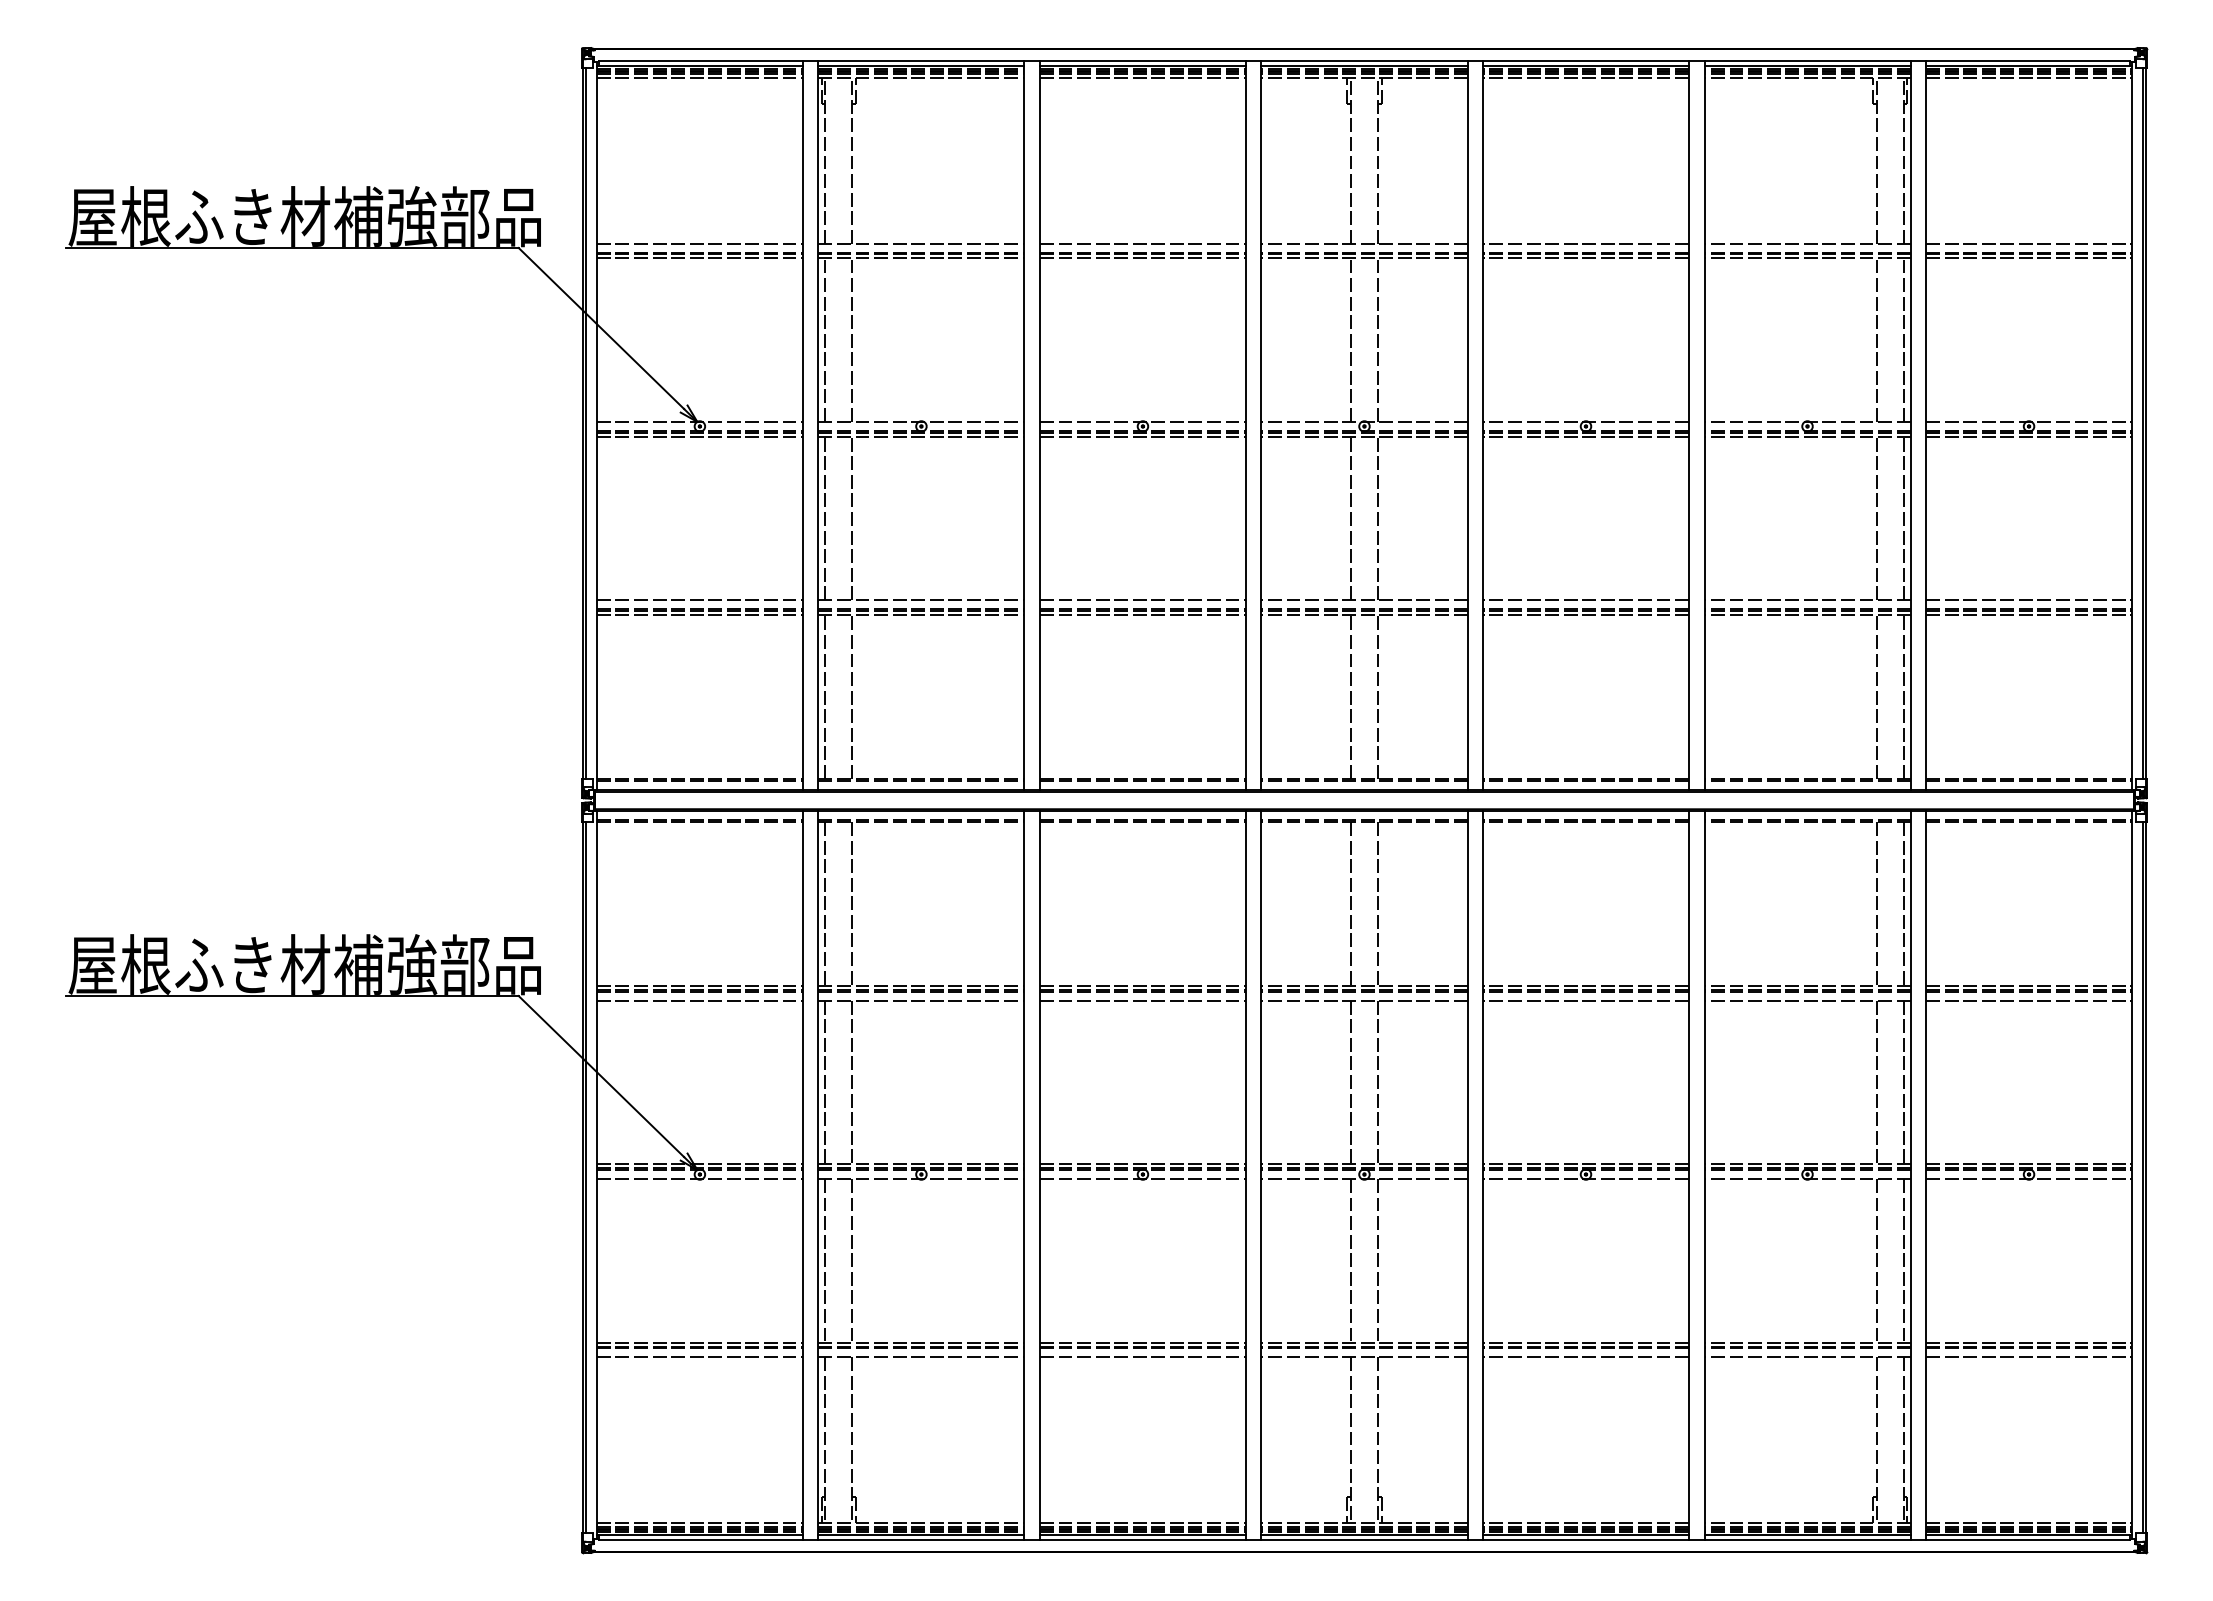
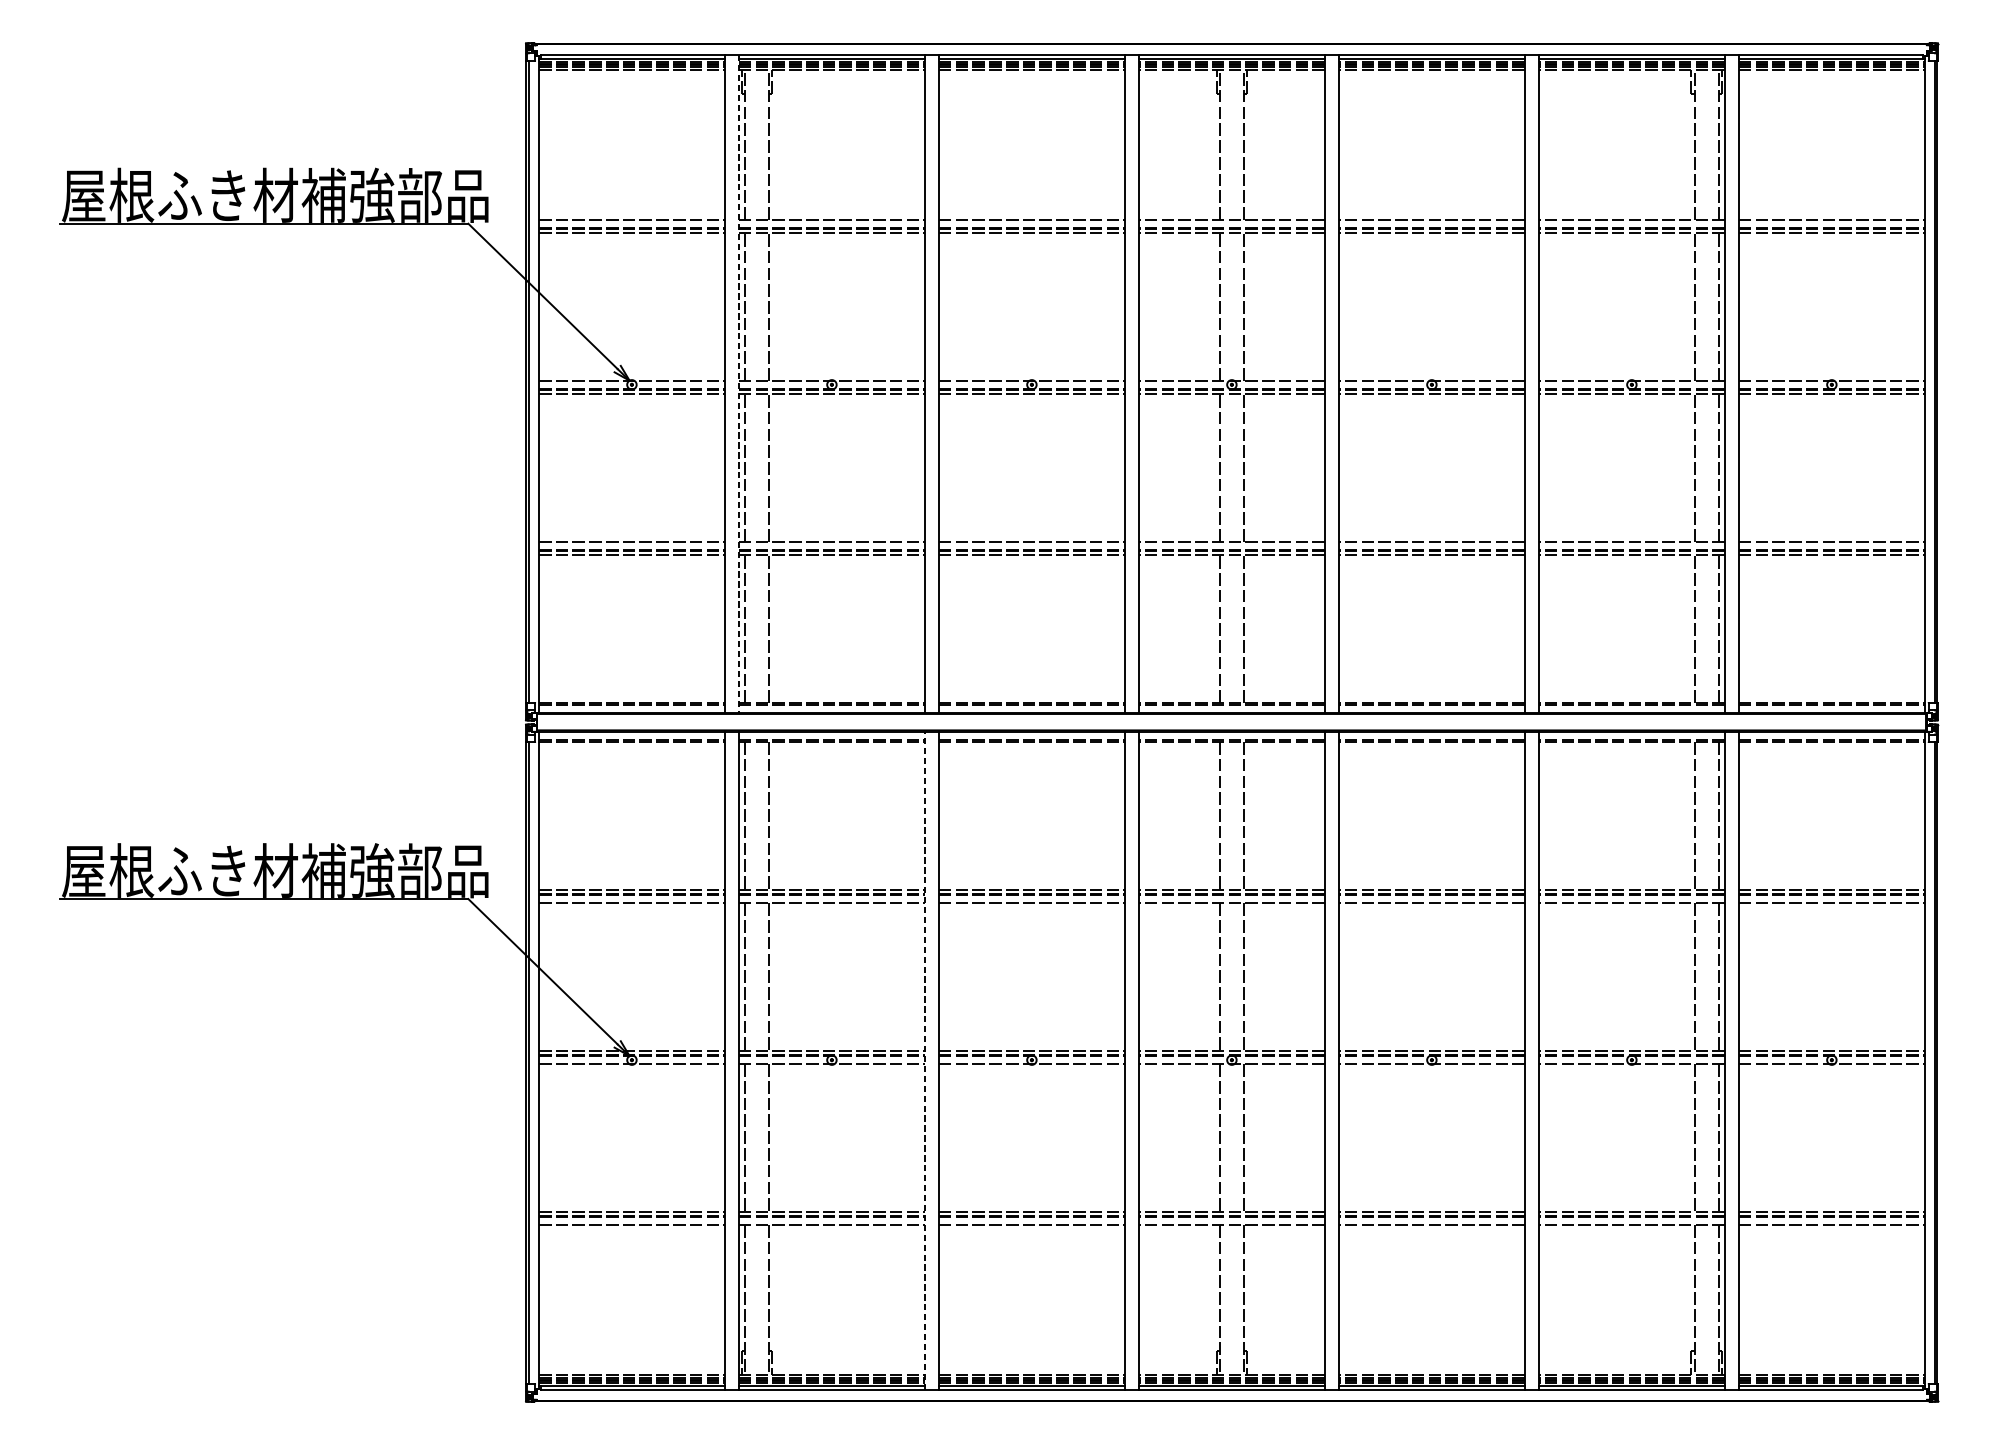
line: (818, 425) -> (738, 383), solid -> dashed
line: (1024, 1175) -> (924, 1061), solid -> dashed

